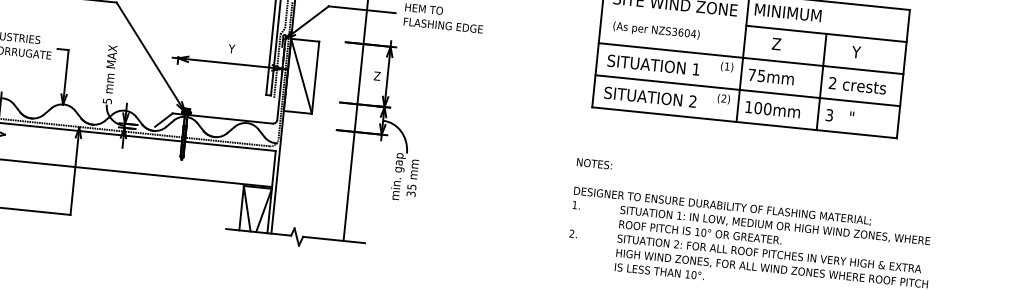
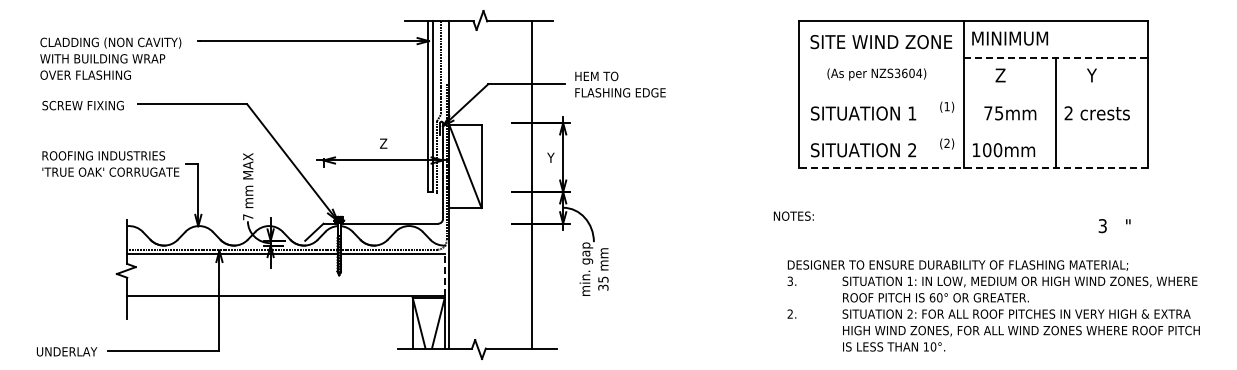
text: (656, 31) -> (876, 74), moved
line: (826, 34) -> (1055, 58), solid -> dashed
text: (232, 48) -> (383, 143), Y -> Z
line: (750, 58) -> (972, 94), removed
text: (377, 75) -> (551, 157), Z -> Y
text: (771, 77) -> (1010, 113), moved
line: (747, 90) -> (972, 131), removed
text: (107, 101) -> (248, 217), 5 -> 7
text: (839, 116) -> (1114, 226), moved
line: (744, 122) -> (973, 168), solid -> dashed
text: (594, 163) -> (793, 215), moved
line: (273, 169) -> (444, 275), solid -> dashed
text: (574, 205) -> (789, 281), 1. -> 3.
text: (697, 231) -> (932, 297), 10° -> 60°

